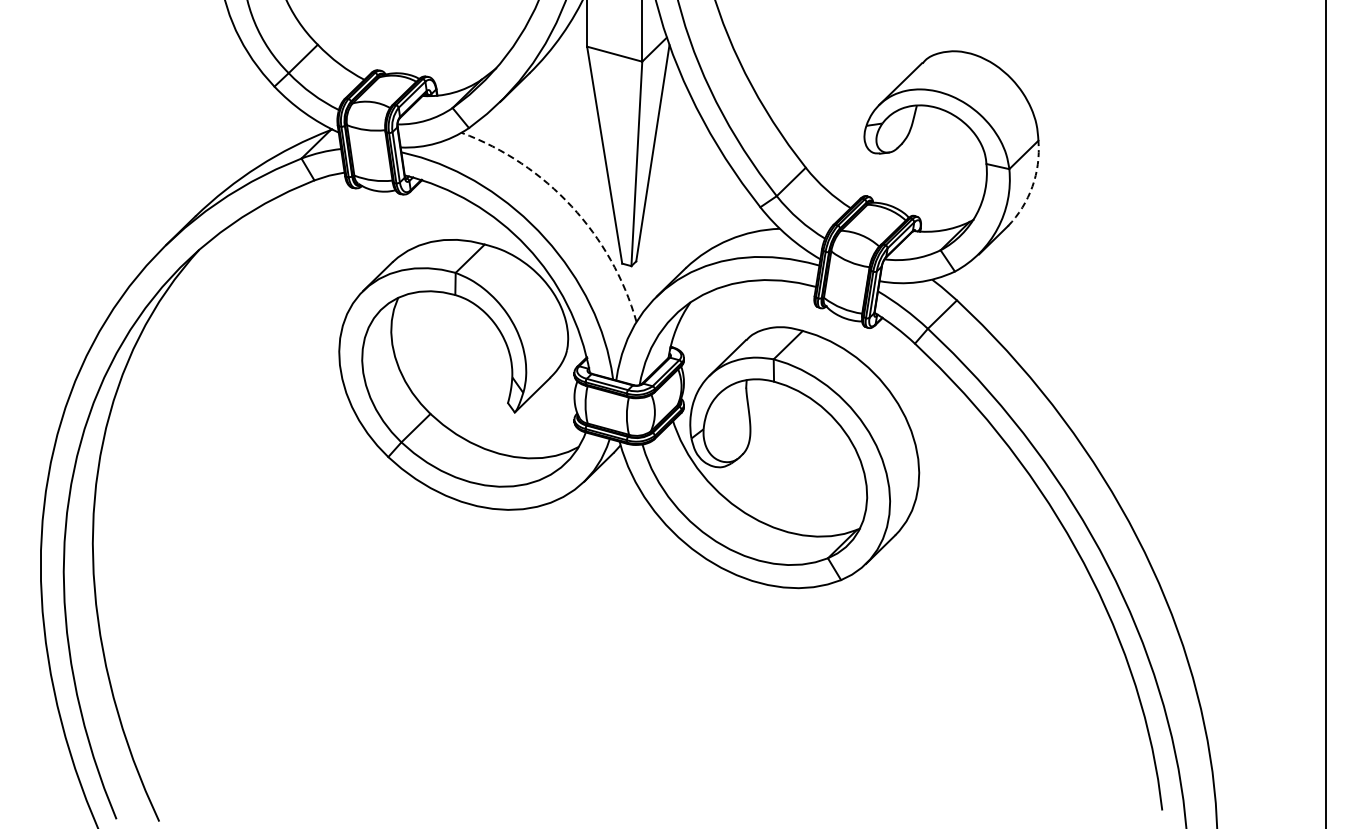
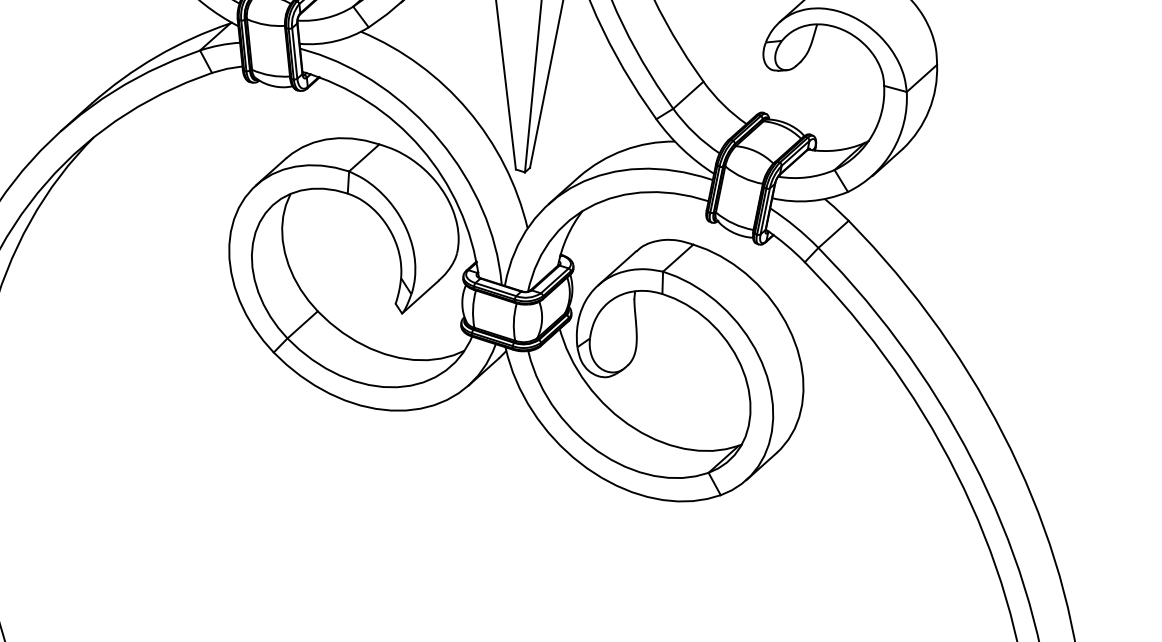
arc: (1032, 186) -> (929, 110), dashed -> solid
arc: (571, 206) -> (467, 110), dashed -> solid

